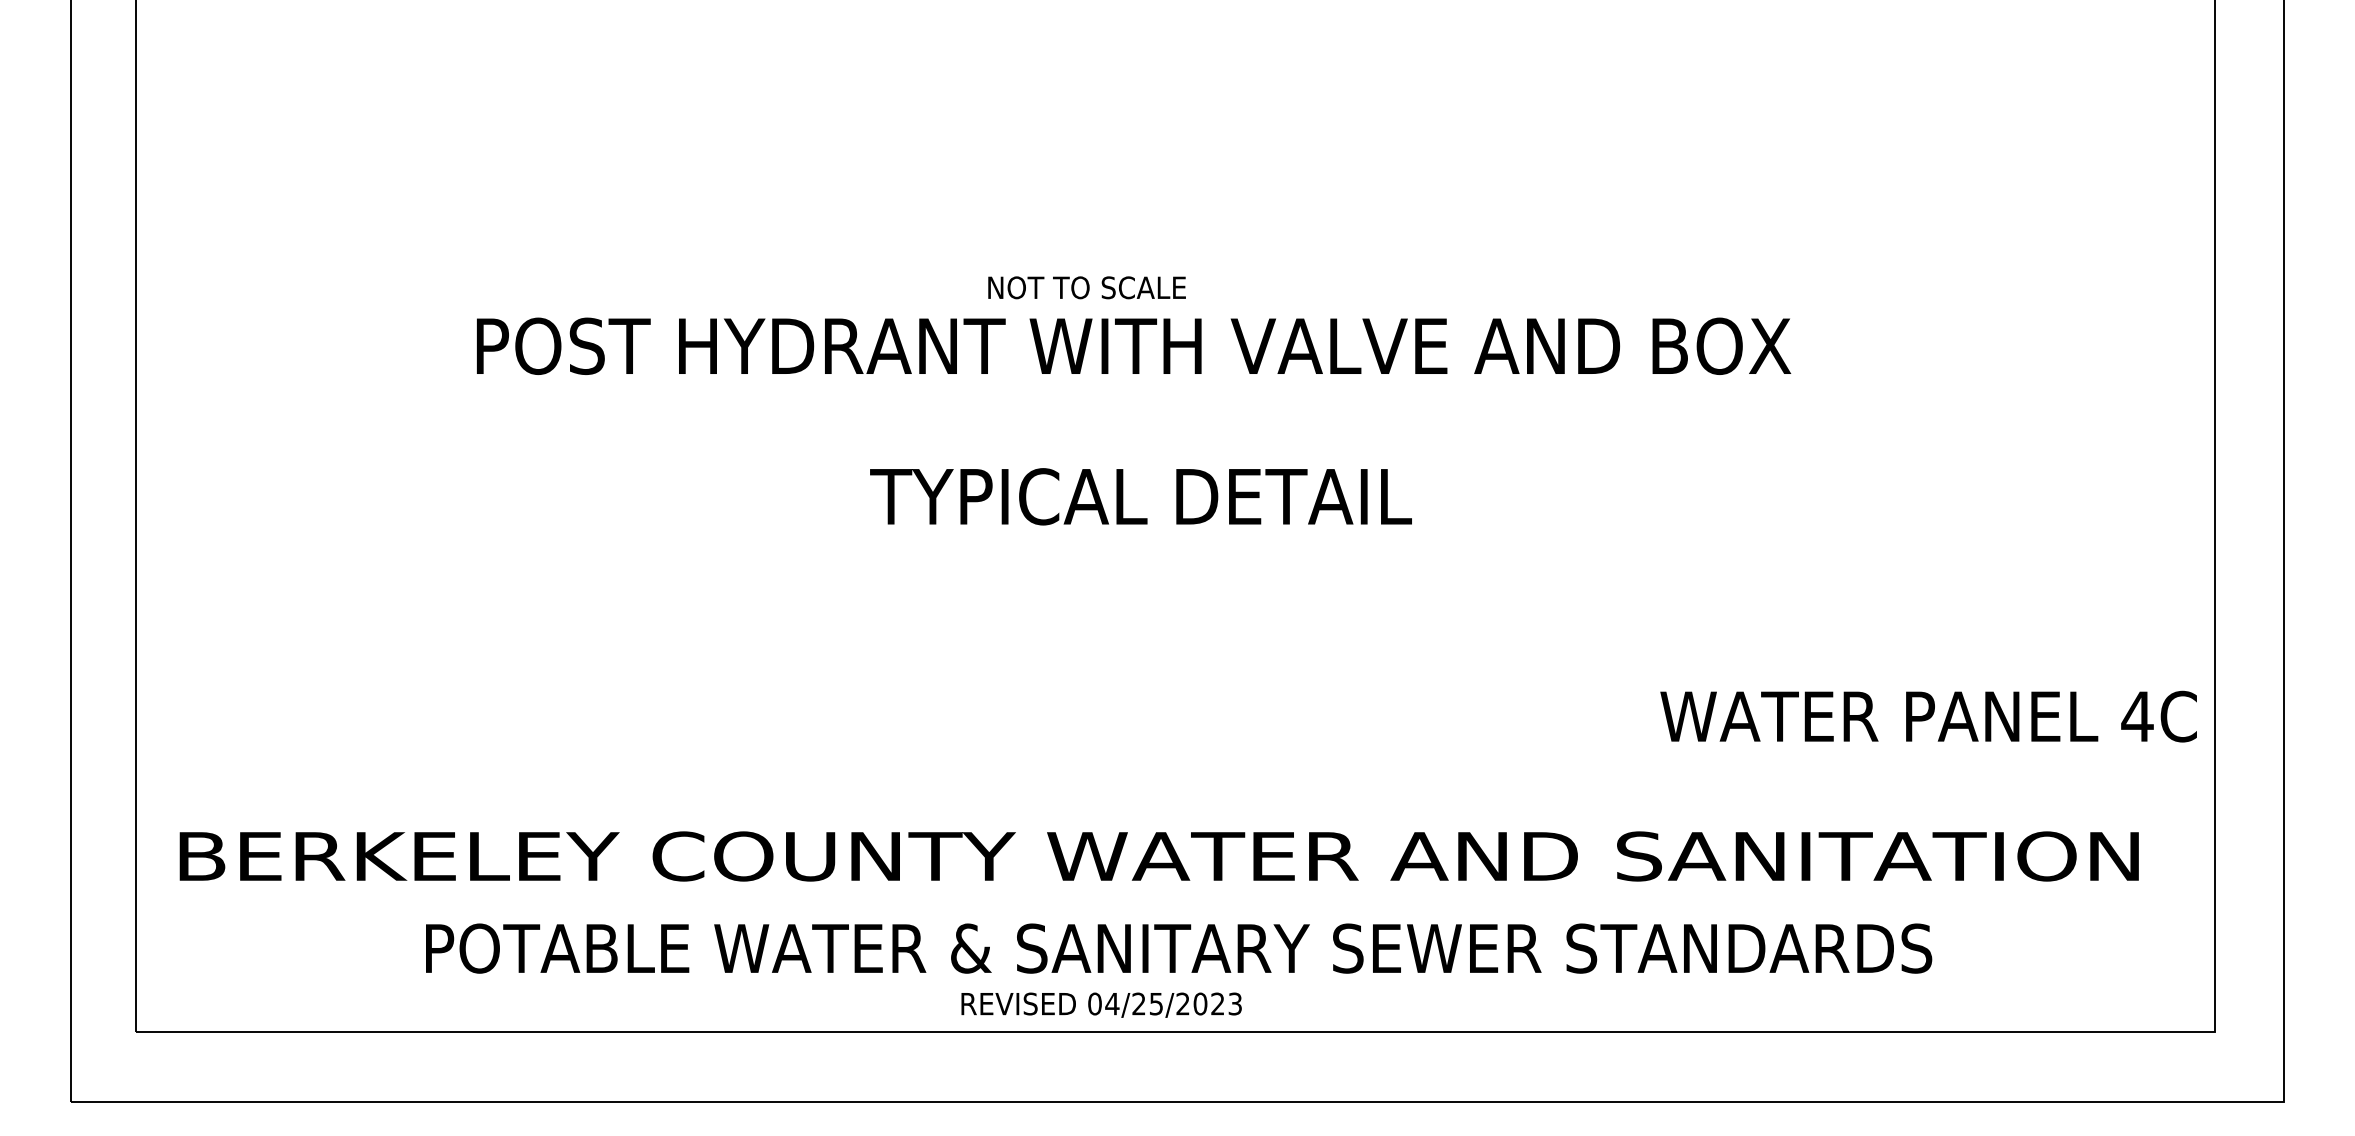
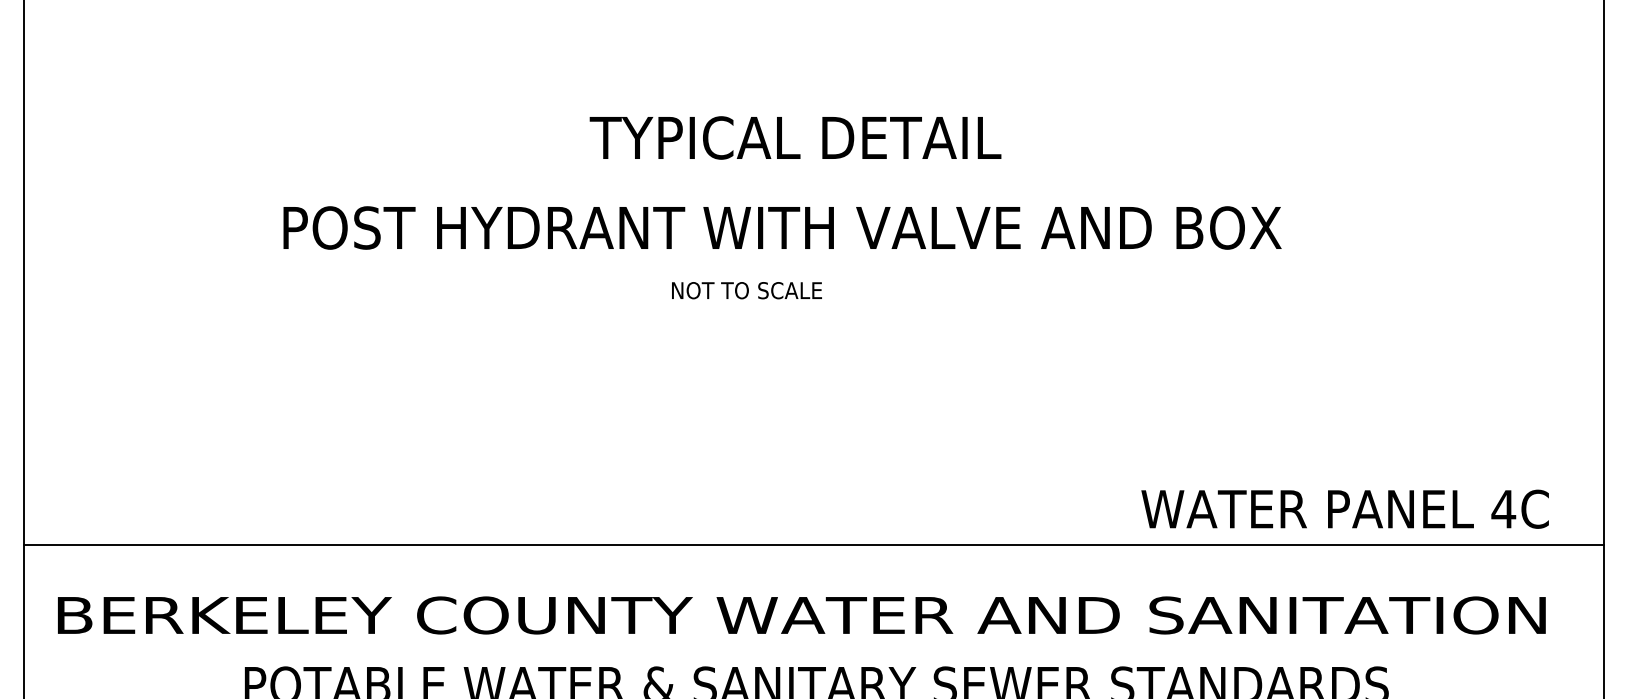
text: (1086, 287) -> (746, 290), moved
text: (1140, 496) -> (795, 137), moved
text: (1928, 716) -> (1345, 509), moved
line: (1175, 764) -> (814, 545), added

